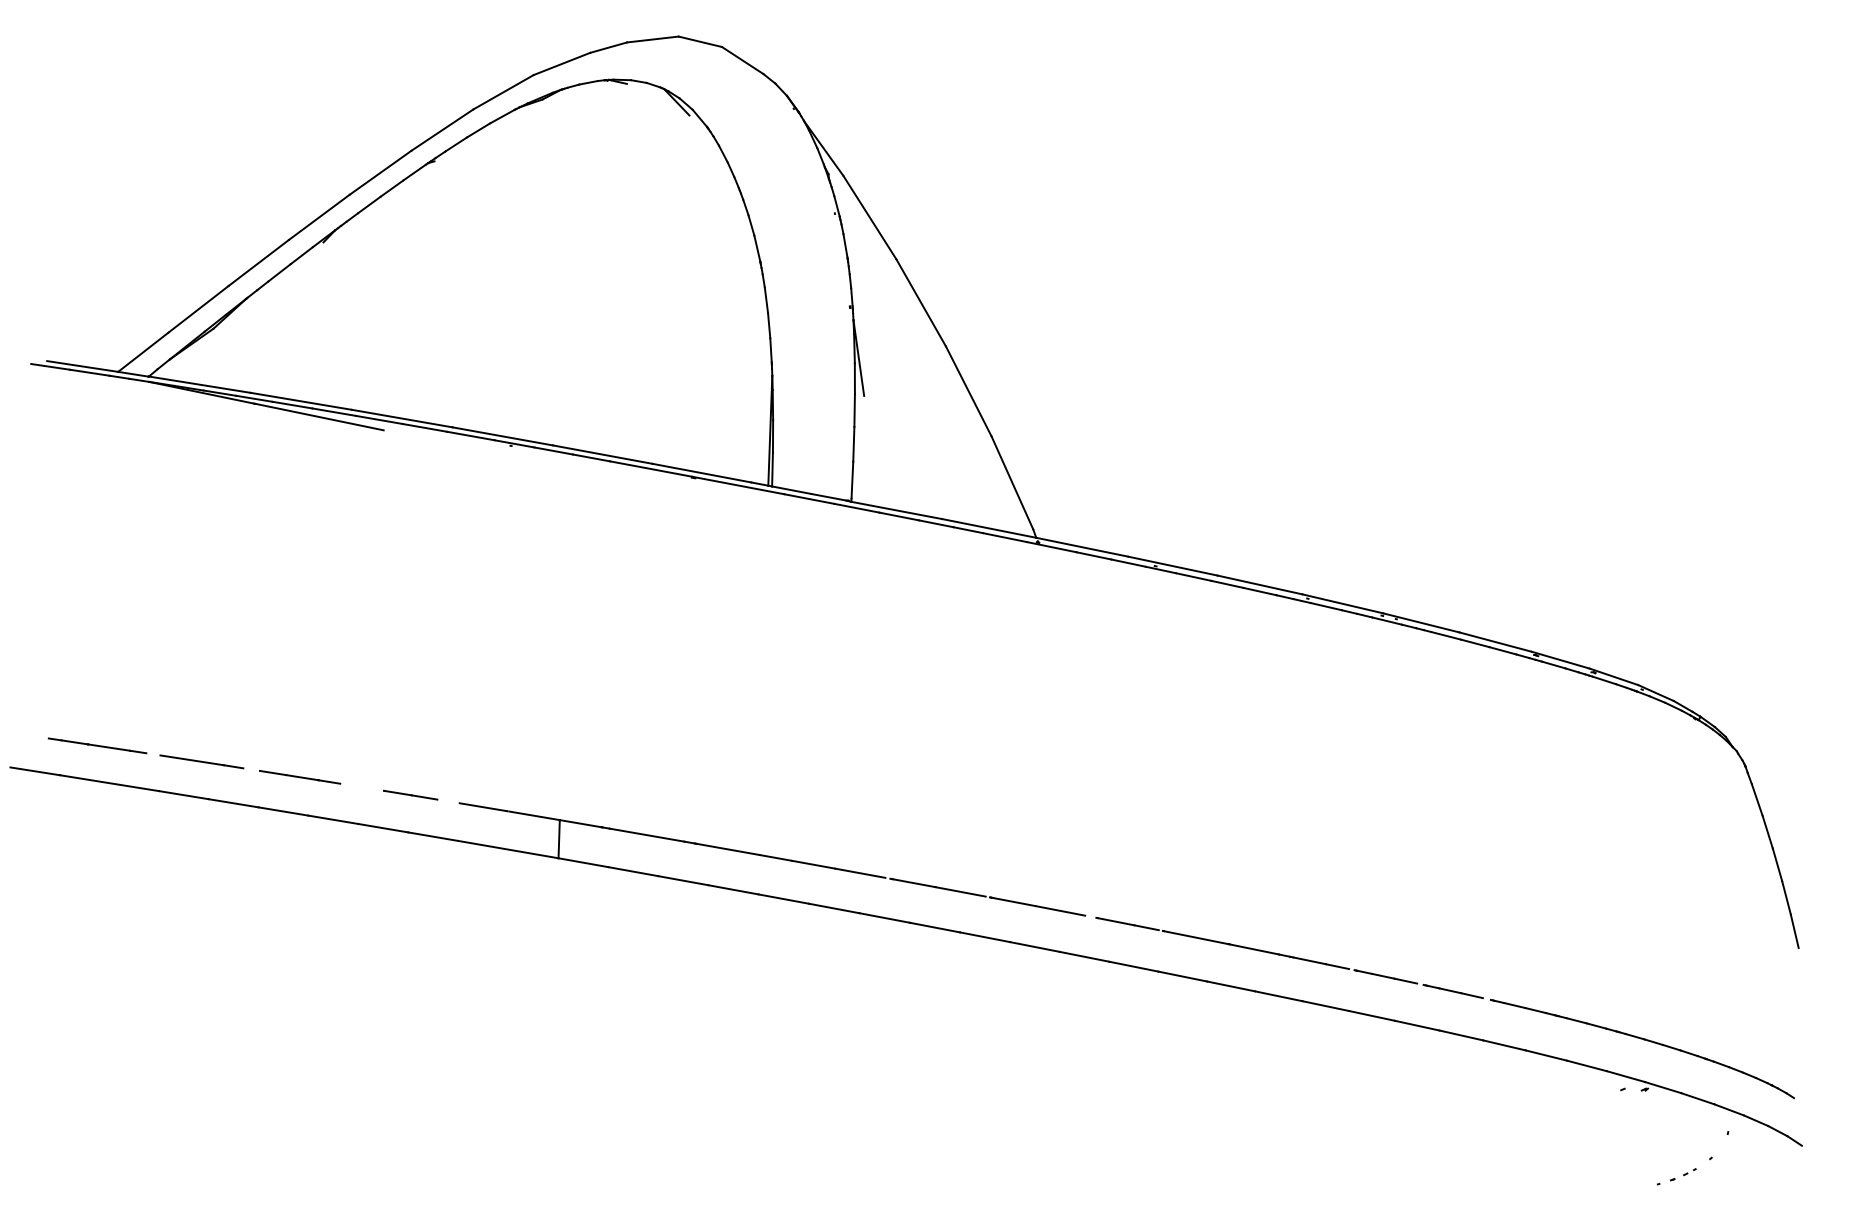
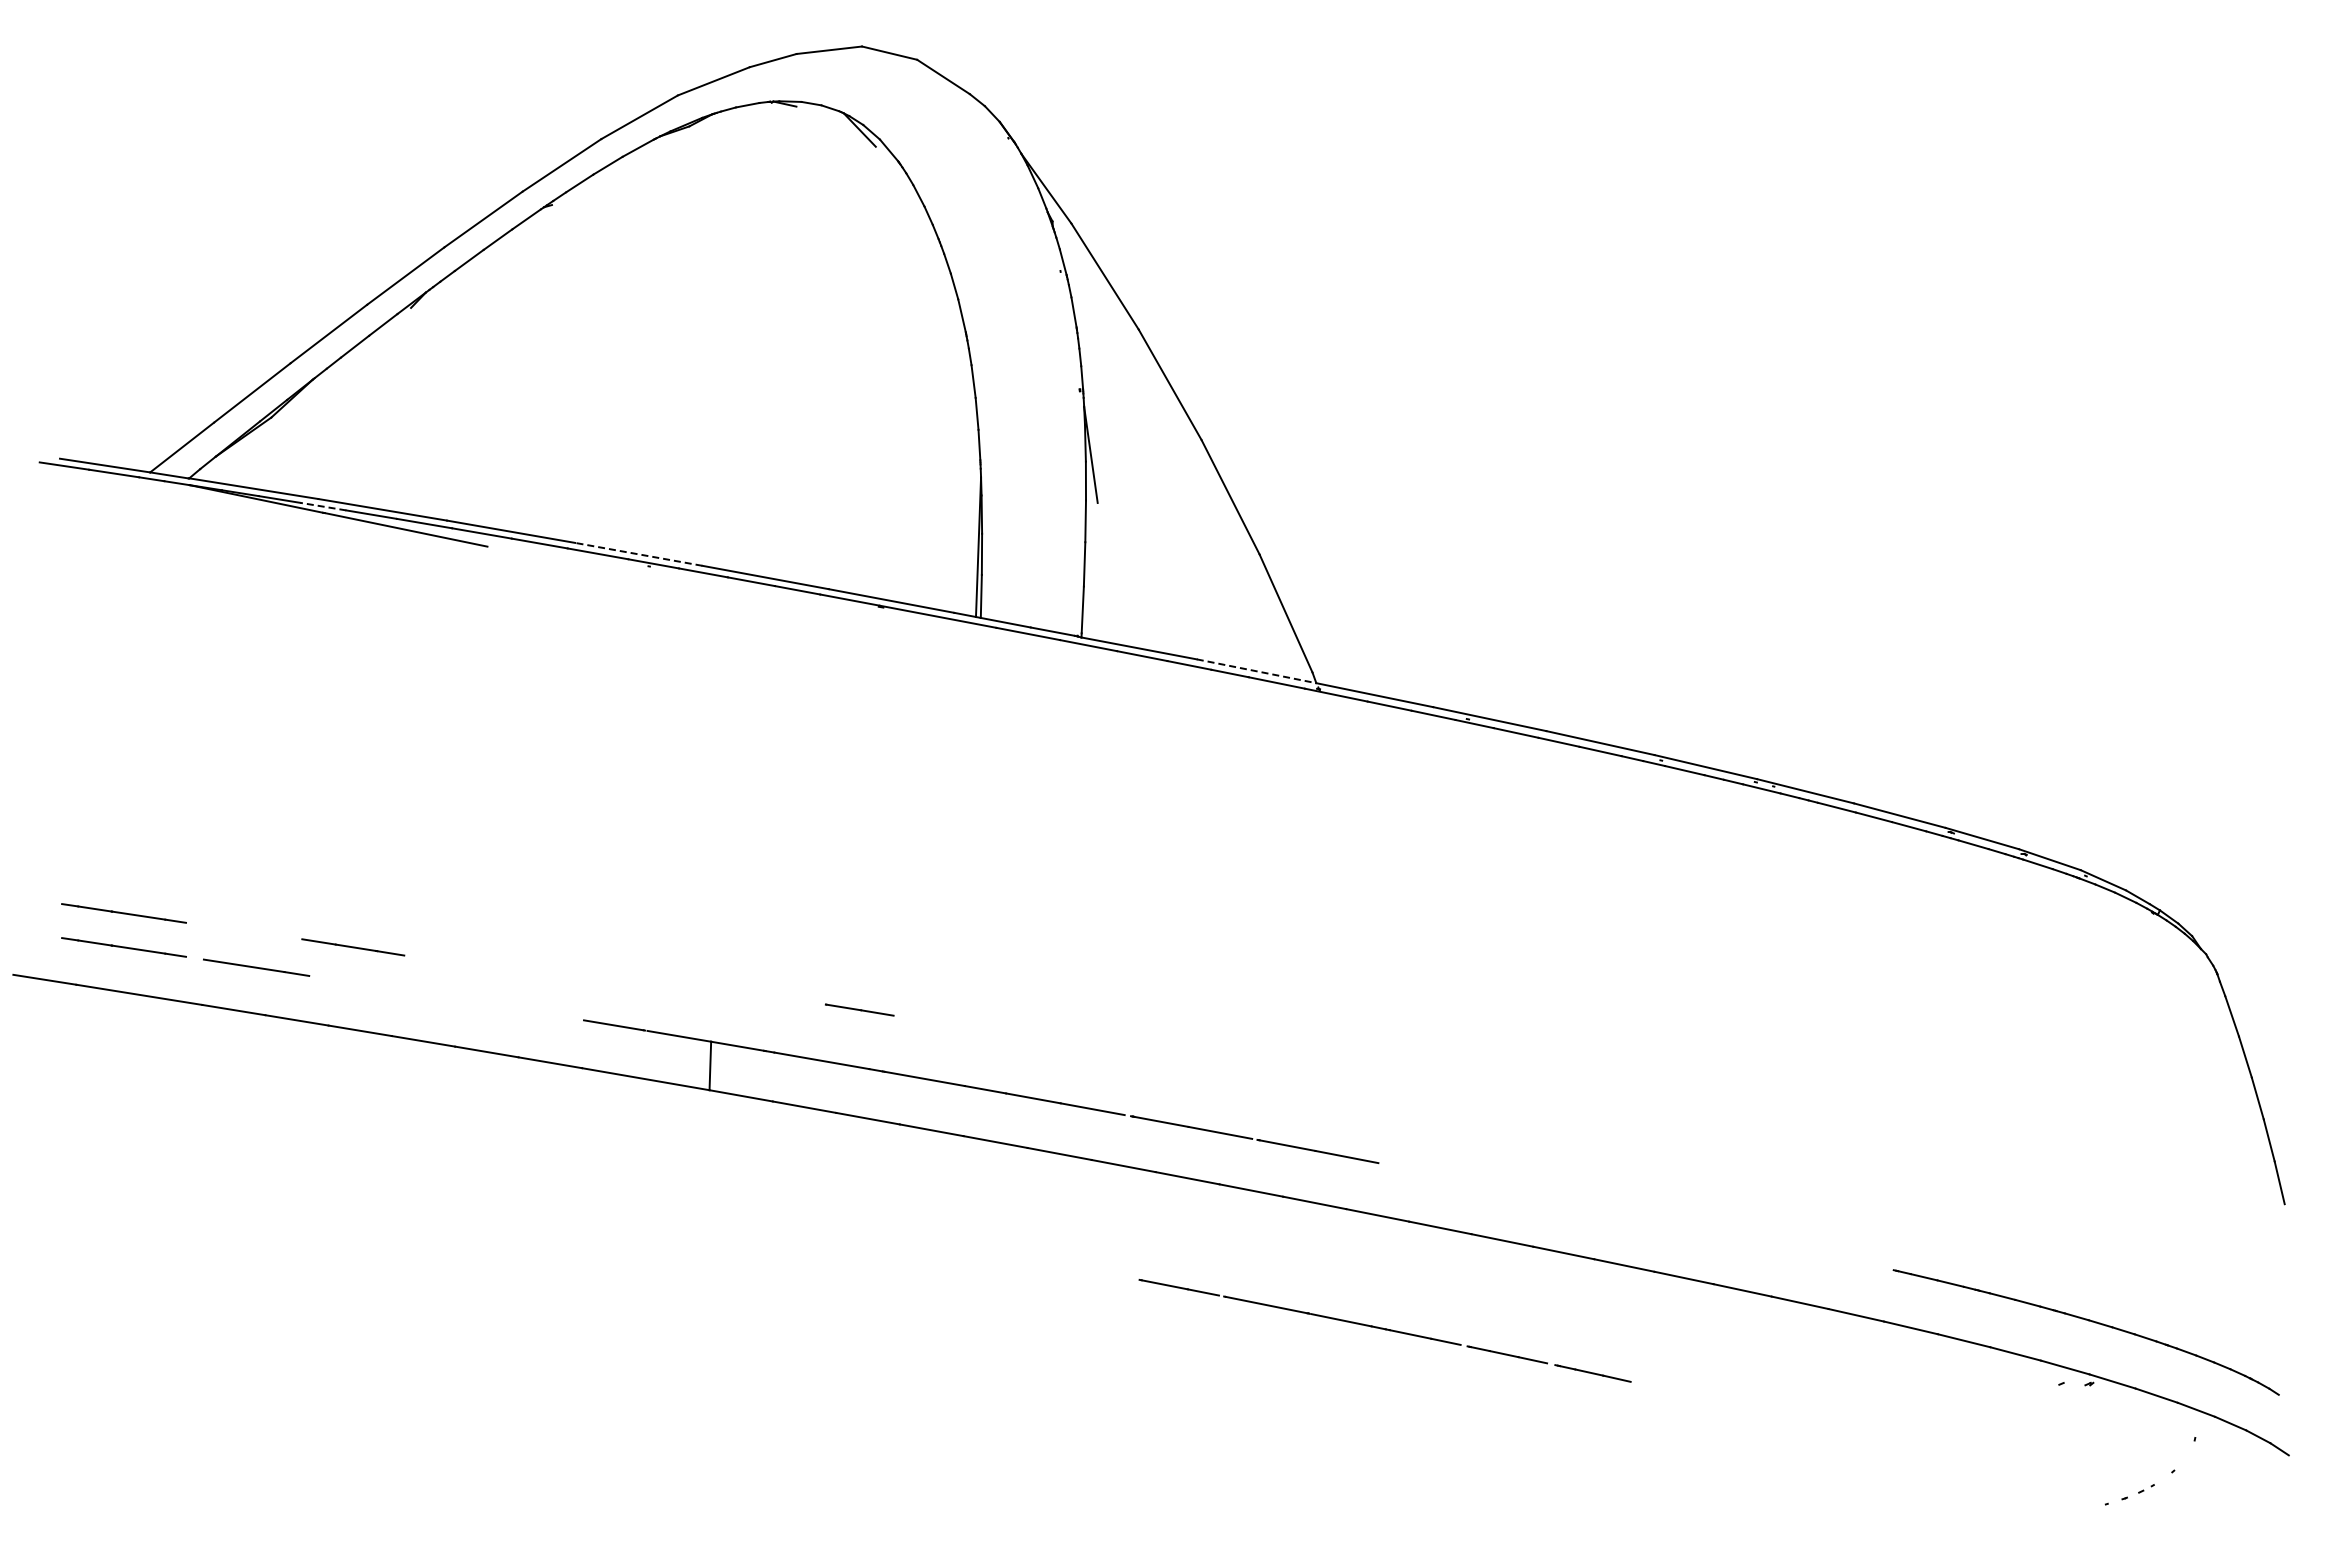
line: (253, 398) -> (322, 506), solid -> dashed
line: (502, 436) -> (638, 554), solid -> dashed
line: (989, 528) -> (1256, 671), solid -> dashed
line: (97, 719) -> (123, 913), added
line: (300, 777) -> (353, 947), moved
line: (410, 794) -> (859, 1009), moved
part: (1289, 957) -> (1384, 1330), moved

